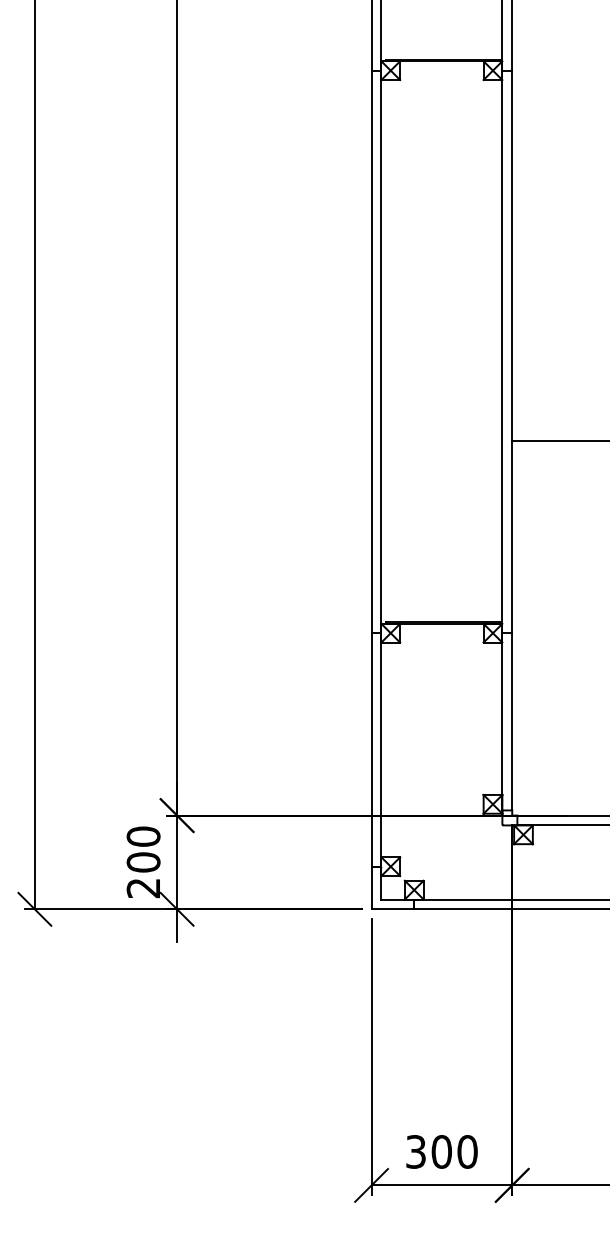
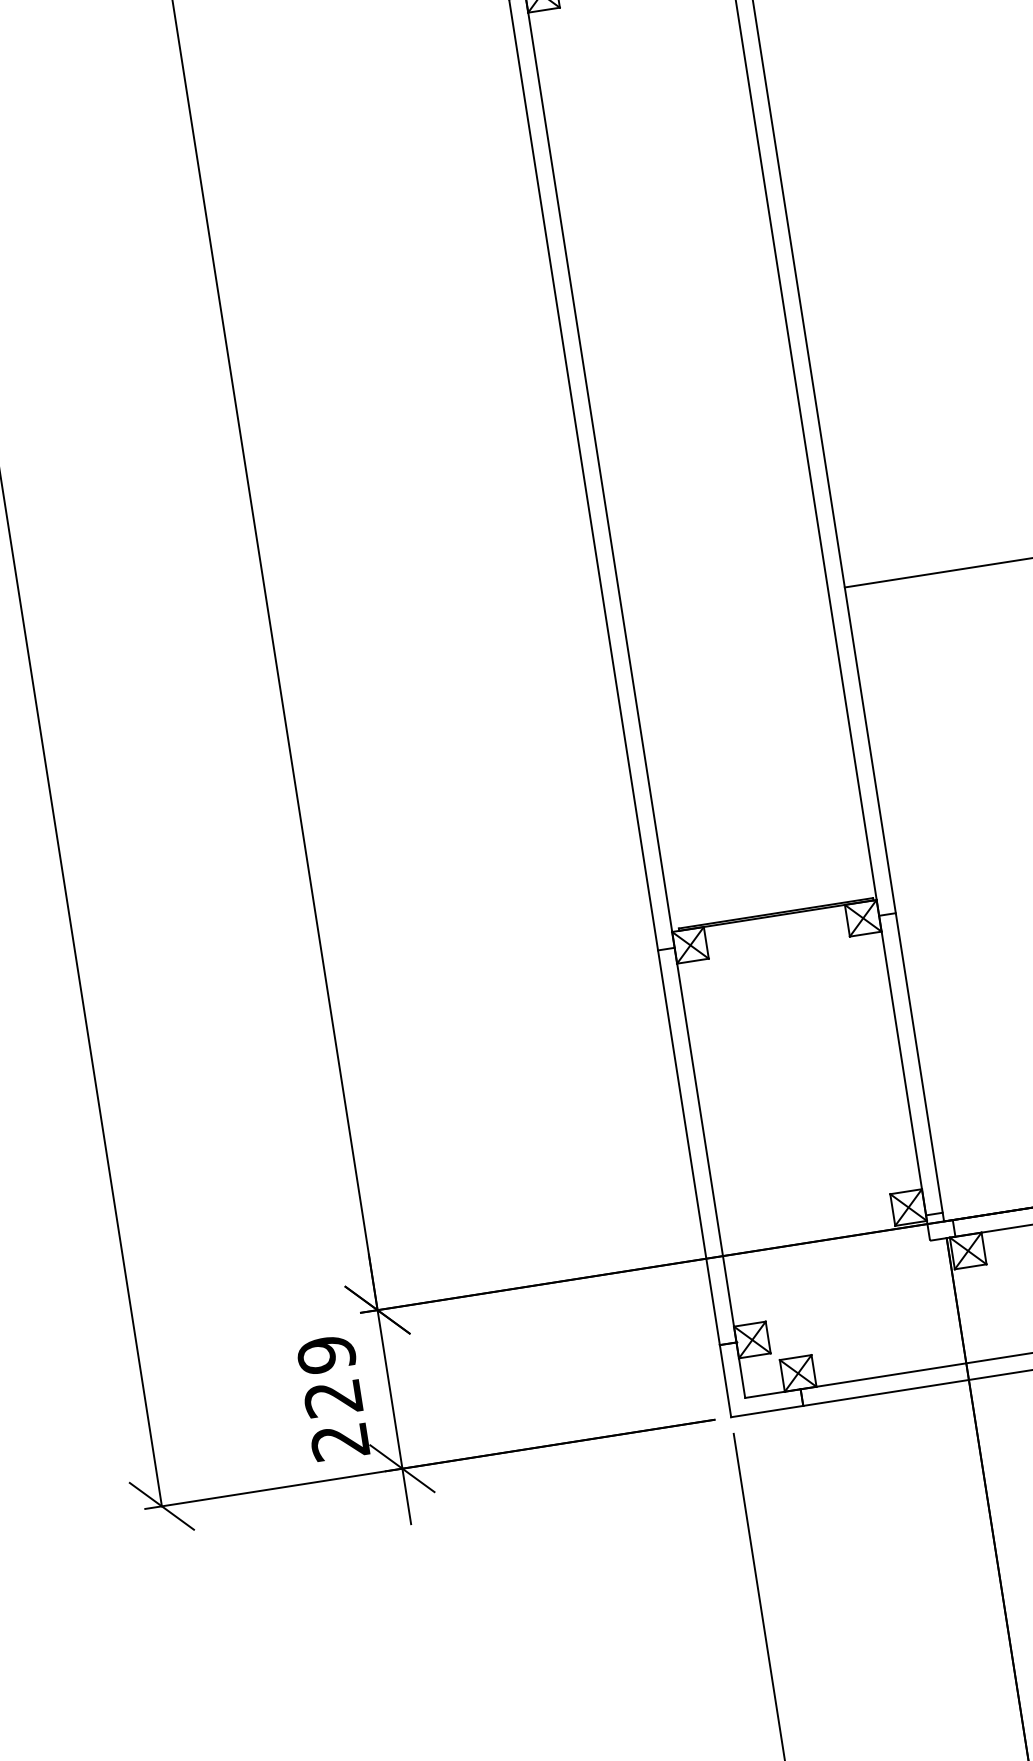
text: (143, 849) -> (329, 1376), 200 -> 229

